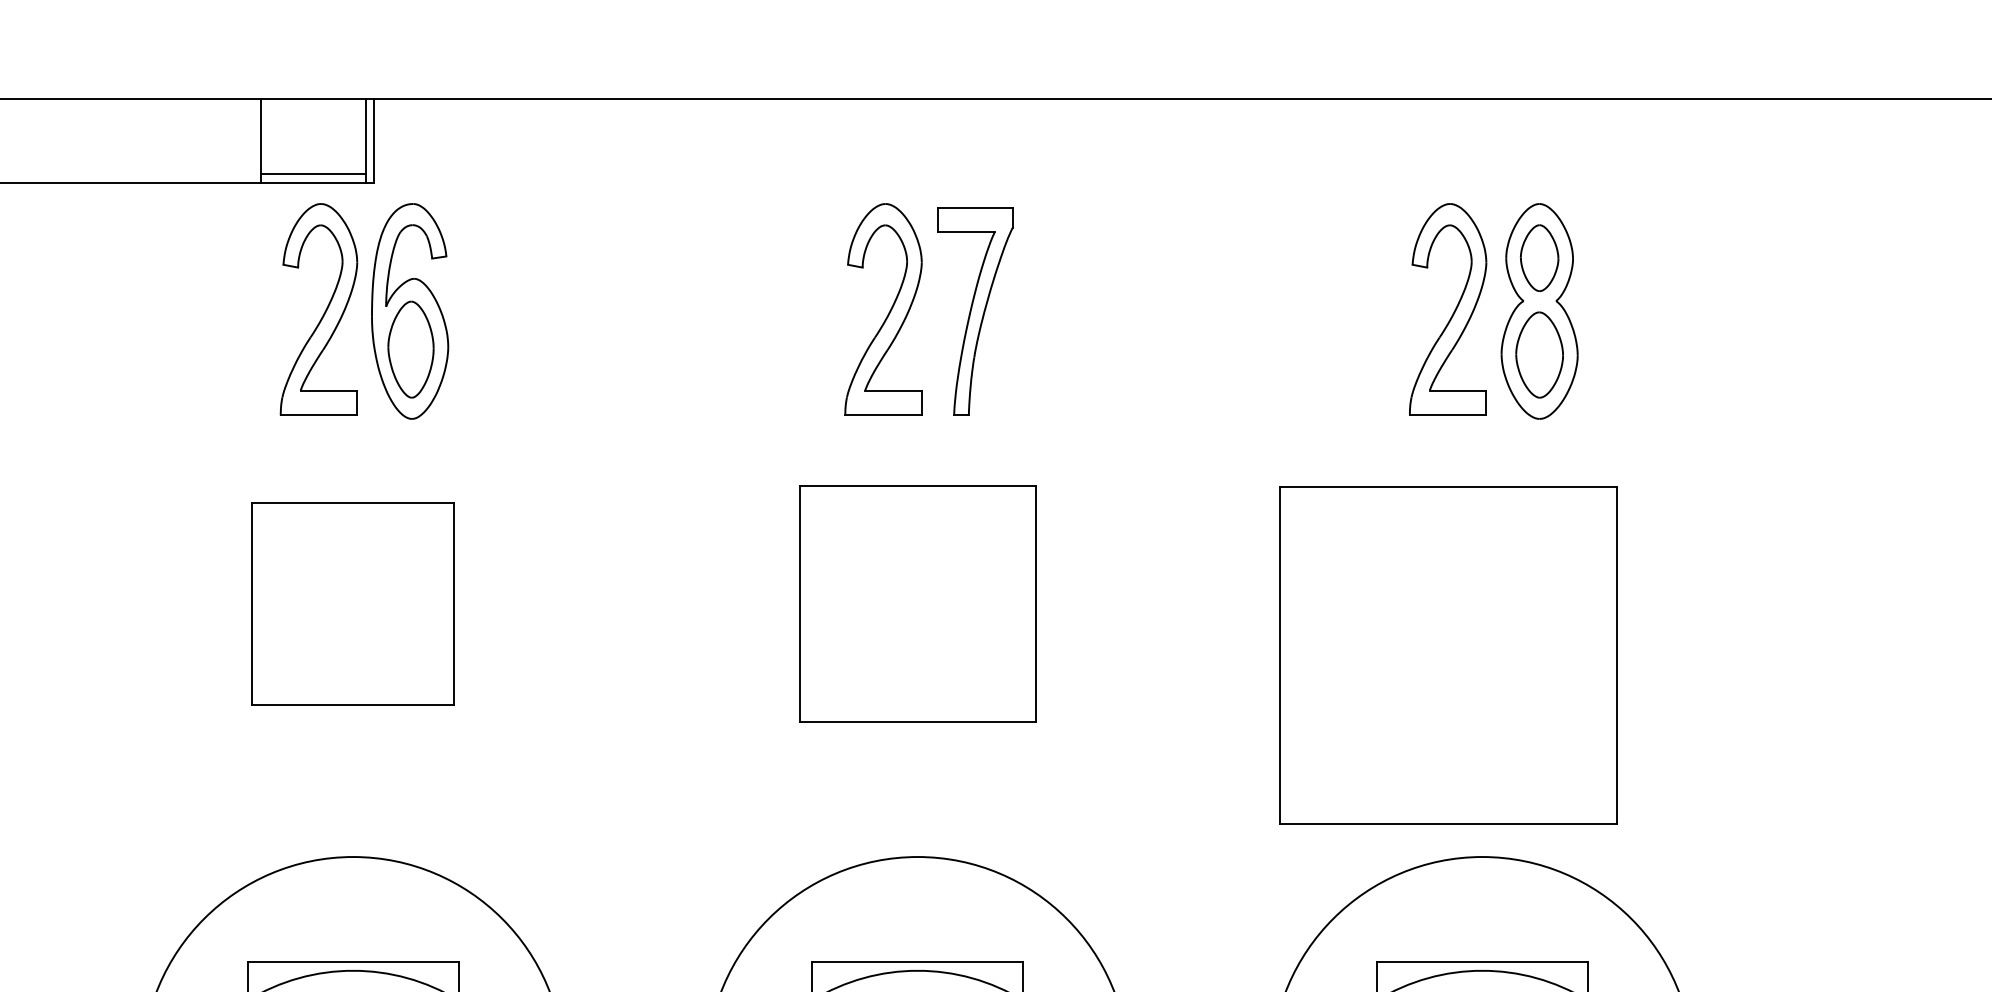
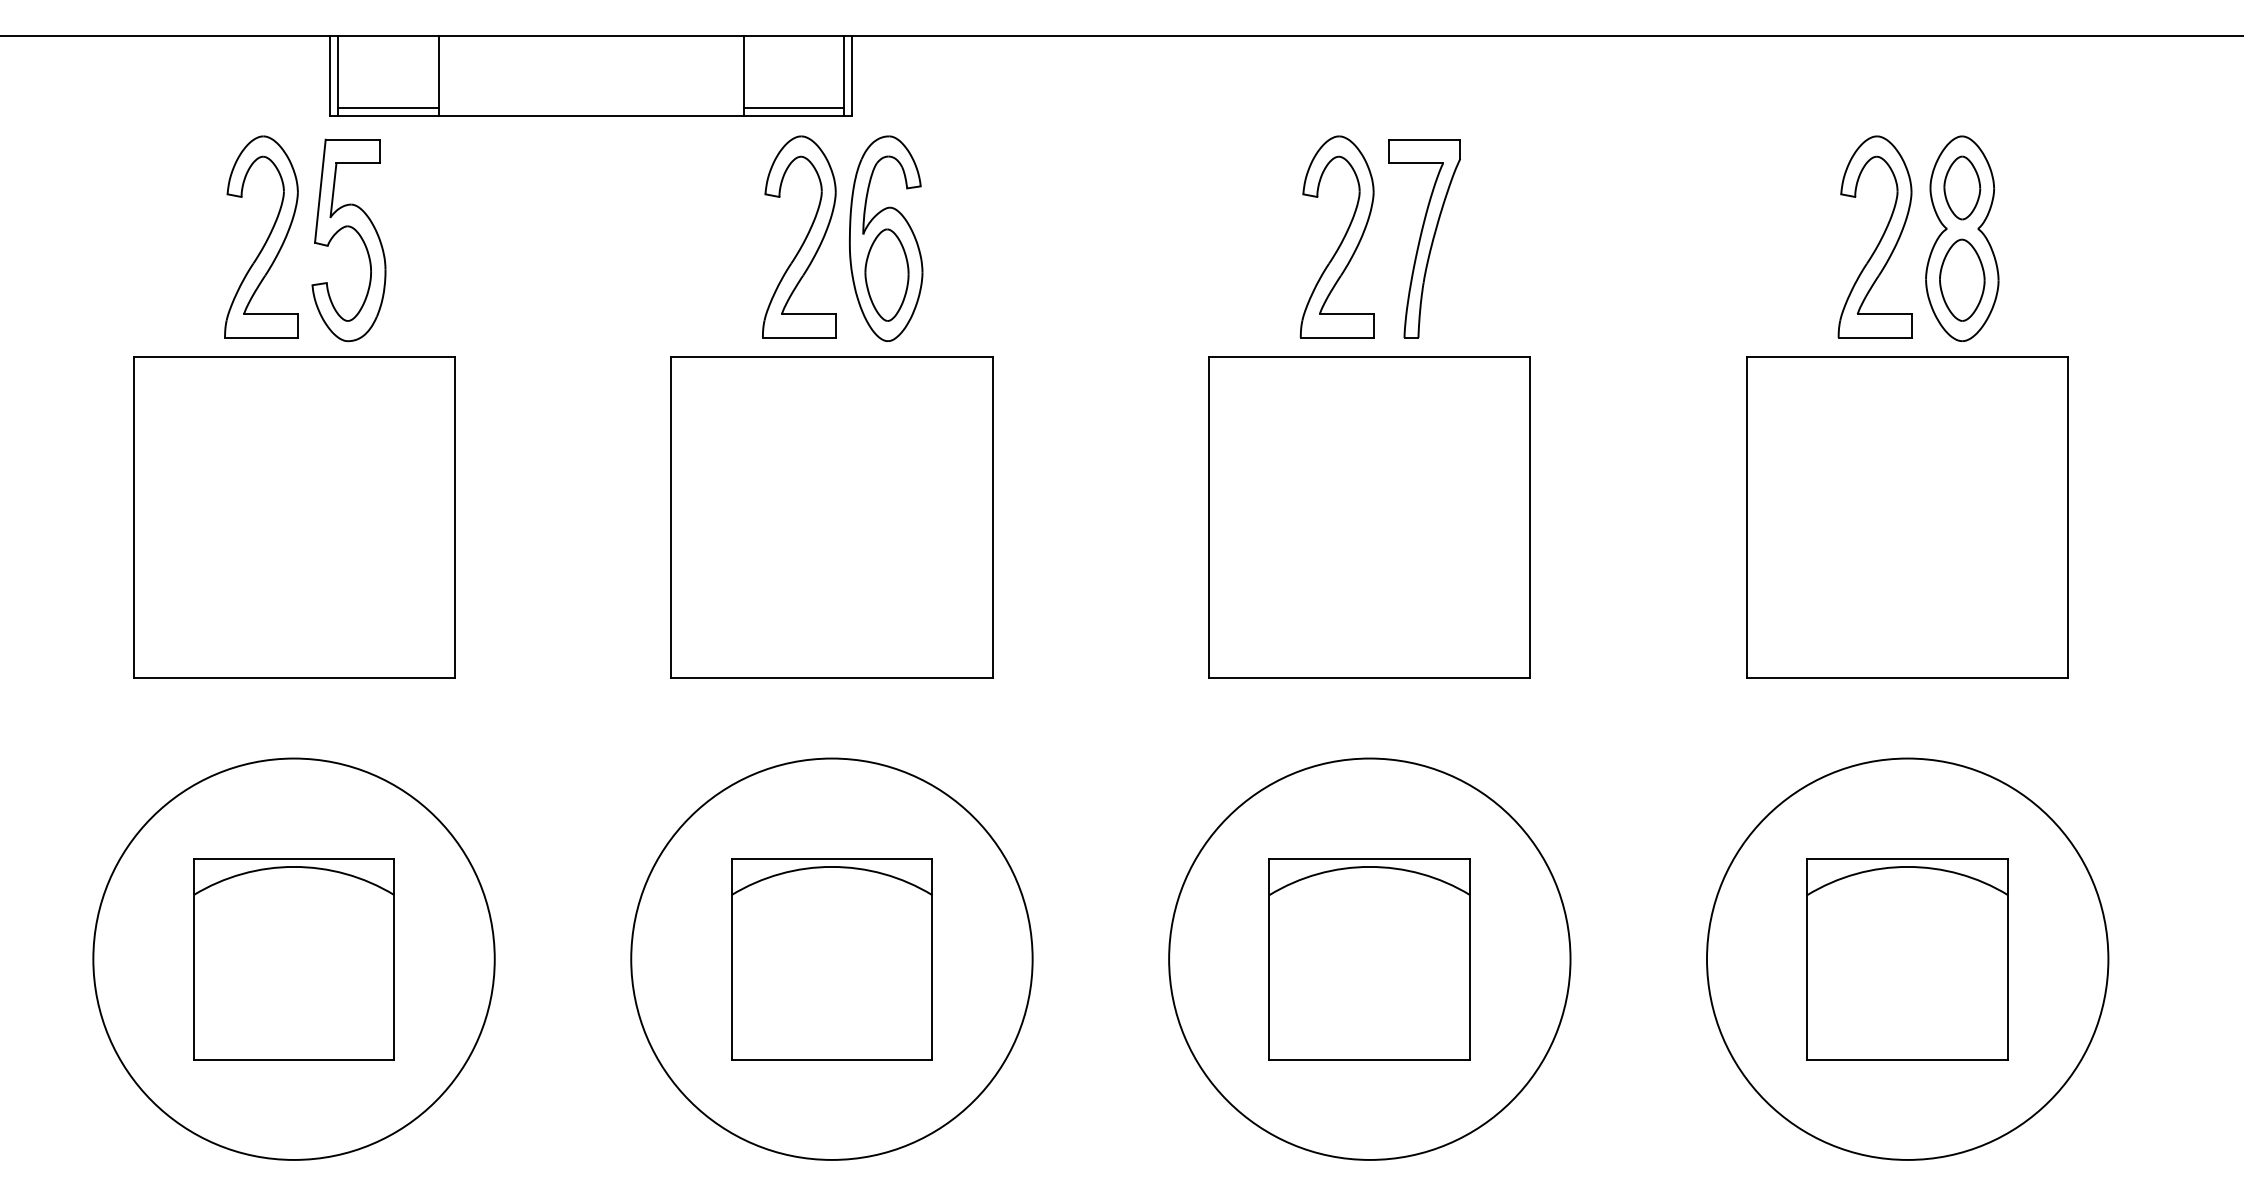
part: (352, 604) -> (831, 517), size x1.67
part: (917, 604) -> (1369, 517), size x1.43
part: (1448, 655) -> (1907, 517), moved

